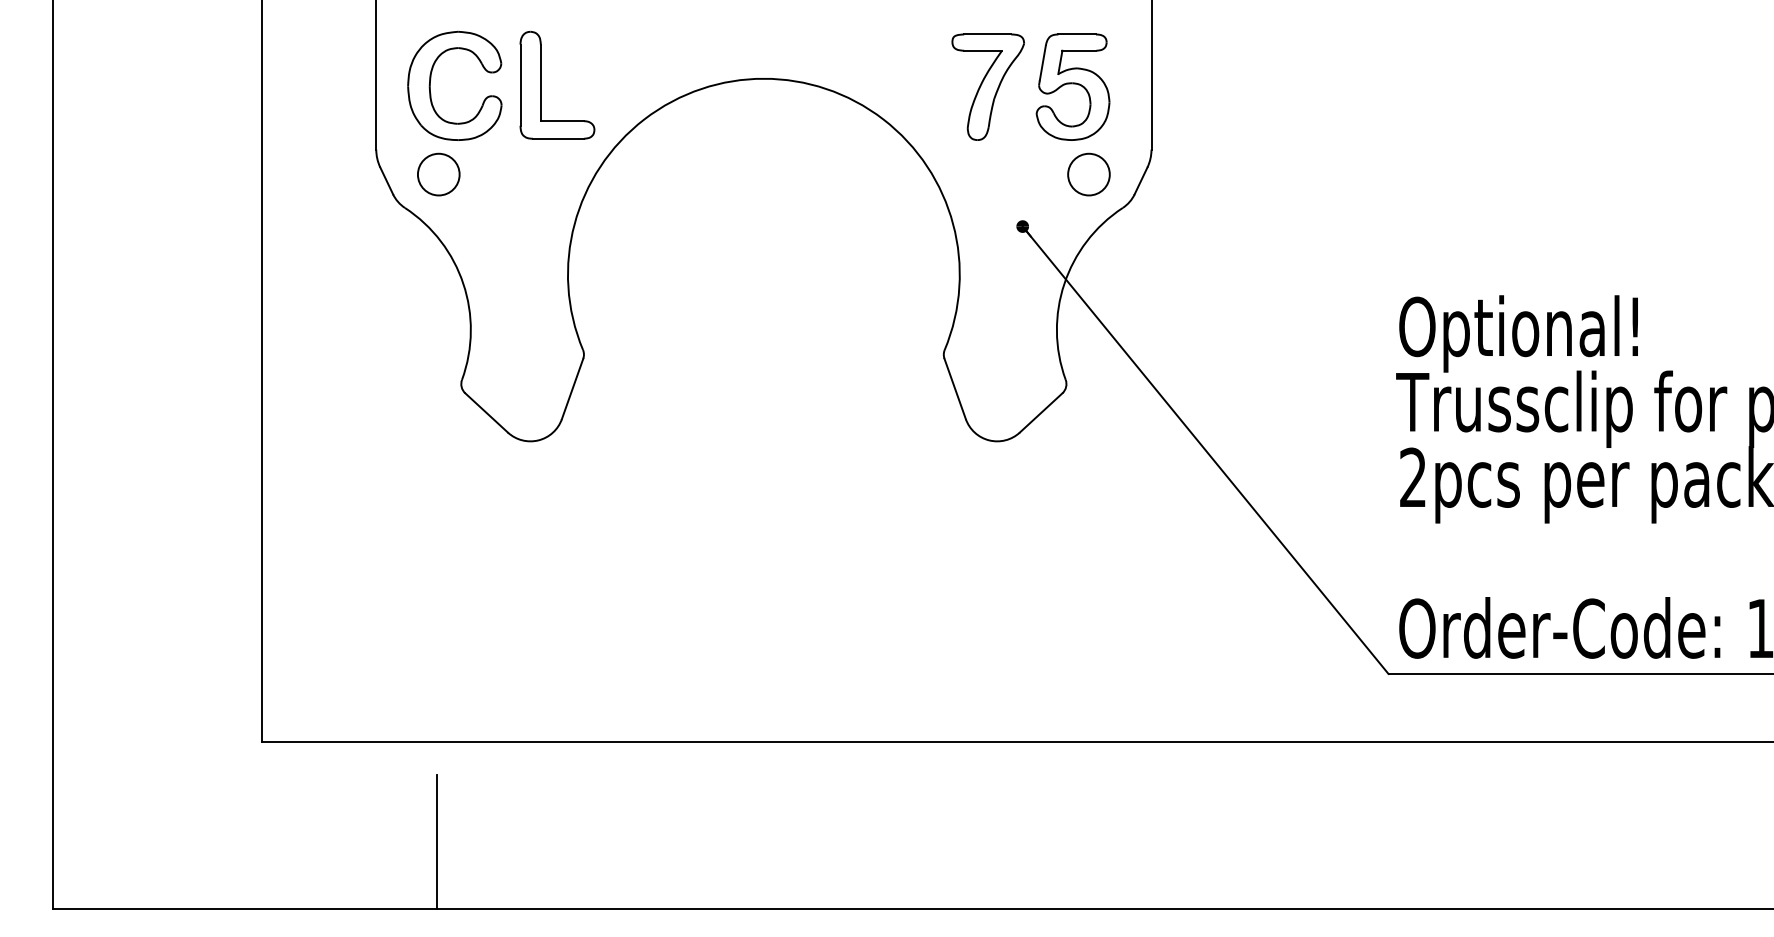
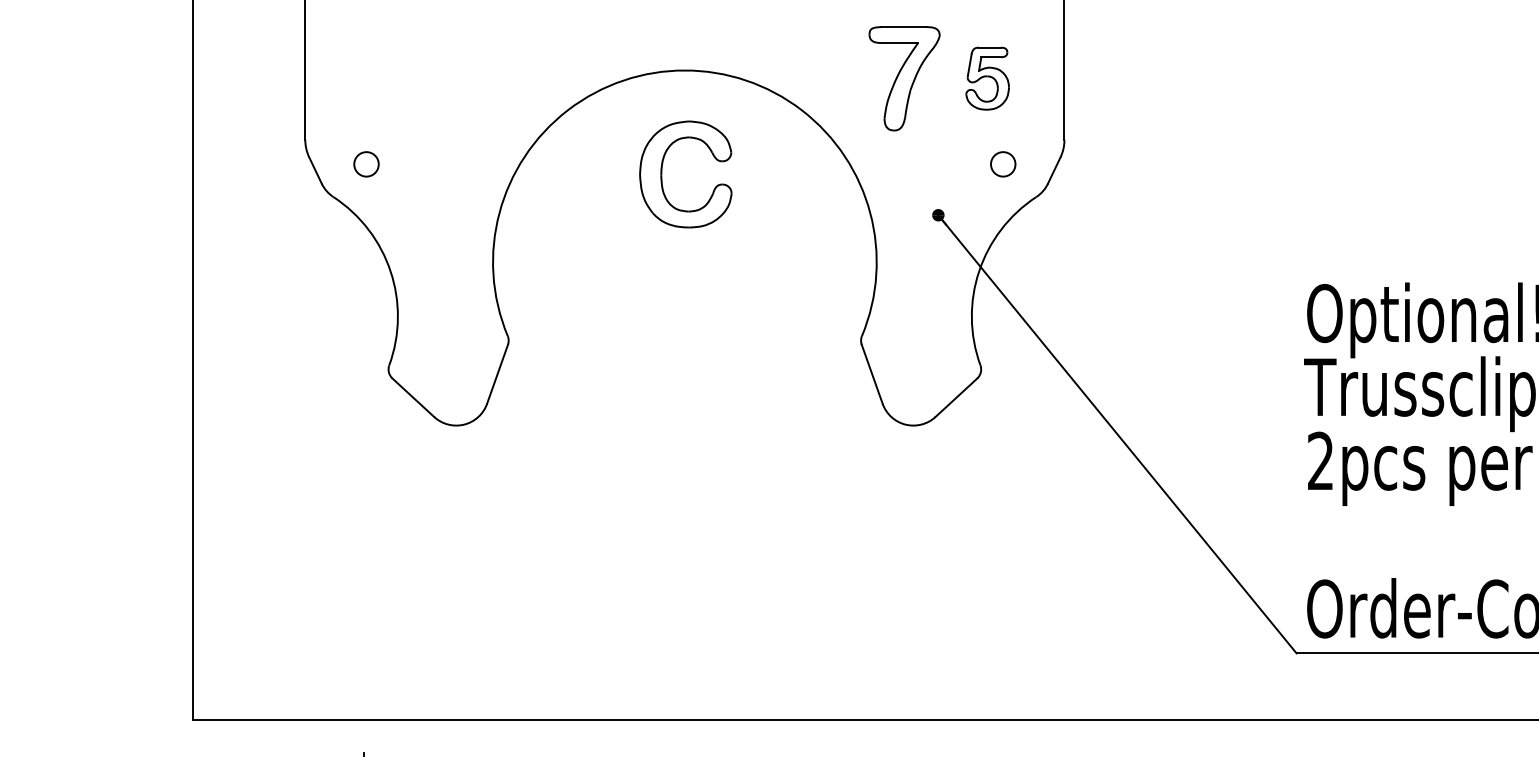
part: (431, 79) -> (662, 168), moved
part: (541, 84) -> (467, 76), removed
part: (1072, 86) -> (987, 78), size x0.6
circle: (438, 174) -> (366, 164), size x0.6
circle: (1088, 174) -> (1002, 164), size x0.6

